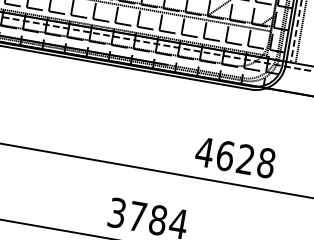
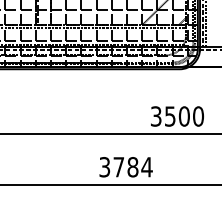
text: (235, 157) -> (177, 116), 4628 -> 3500

